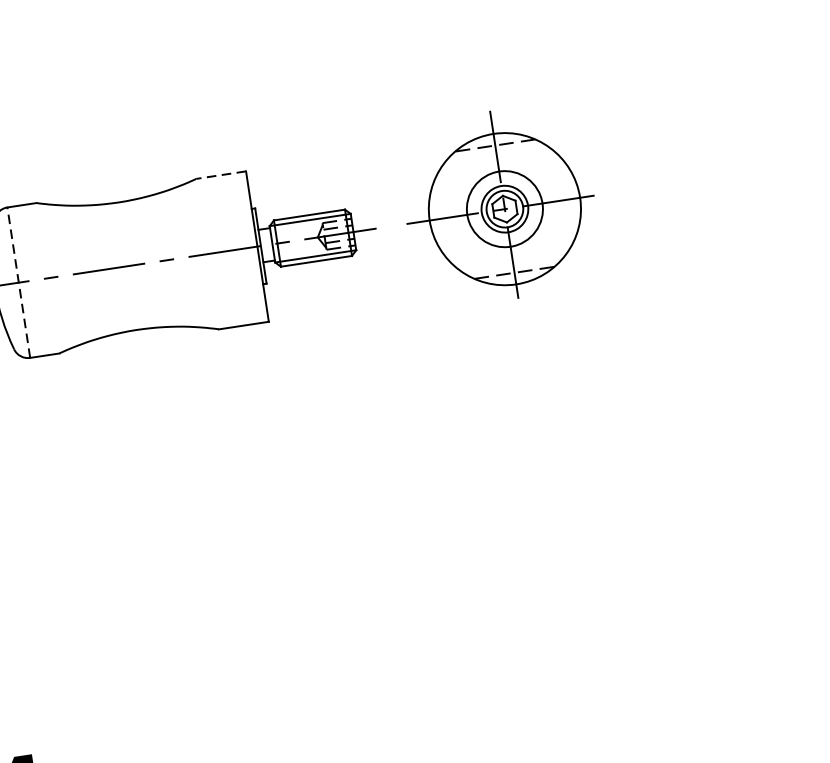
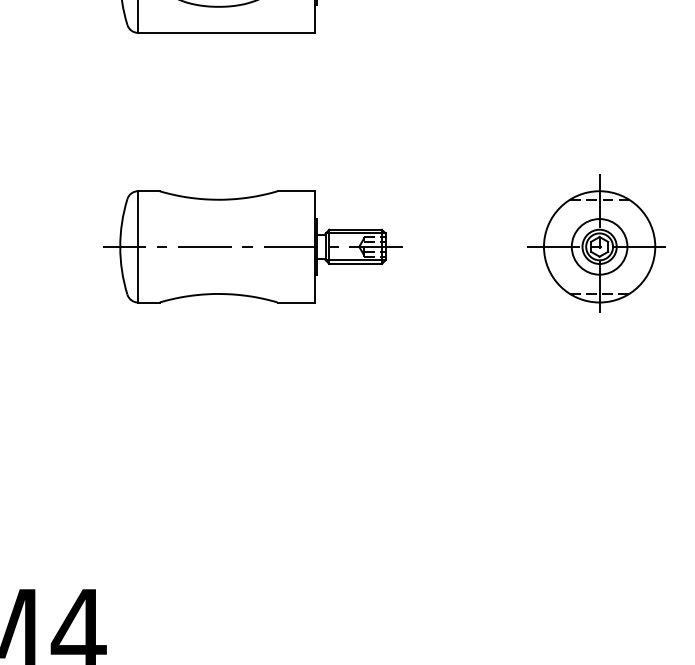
line: (220, 175) -> (295, 191), dashed -> solid
part: (500, 205) -> (596, 243), moved
line: (19, 282) -> (138, 246), dashed -> solid

